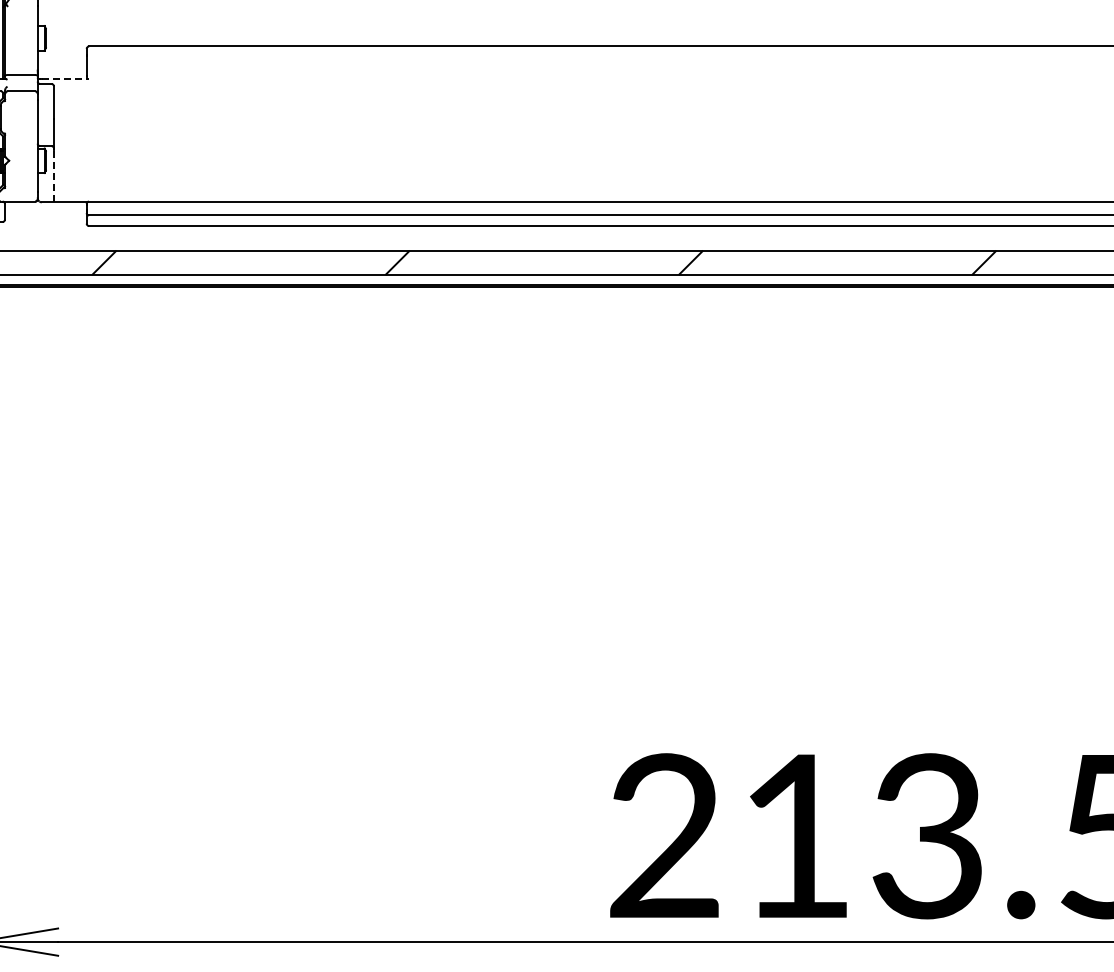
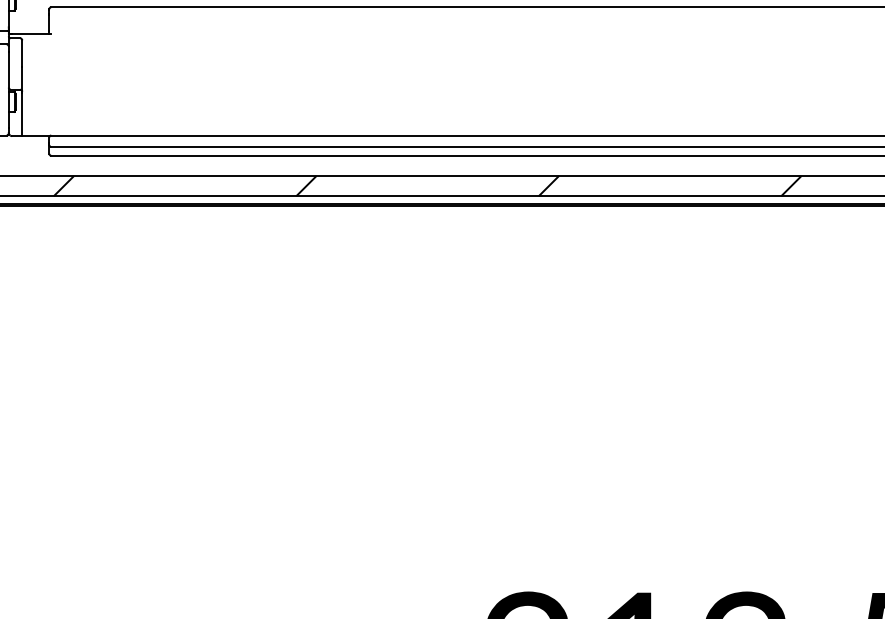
line: (65, 79) -> (31, 34), dashed -> solid
line: (54, 175) -> (22, 113), dashed -> solid

